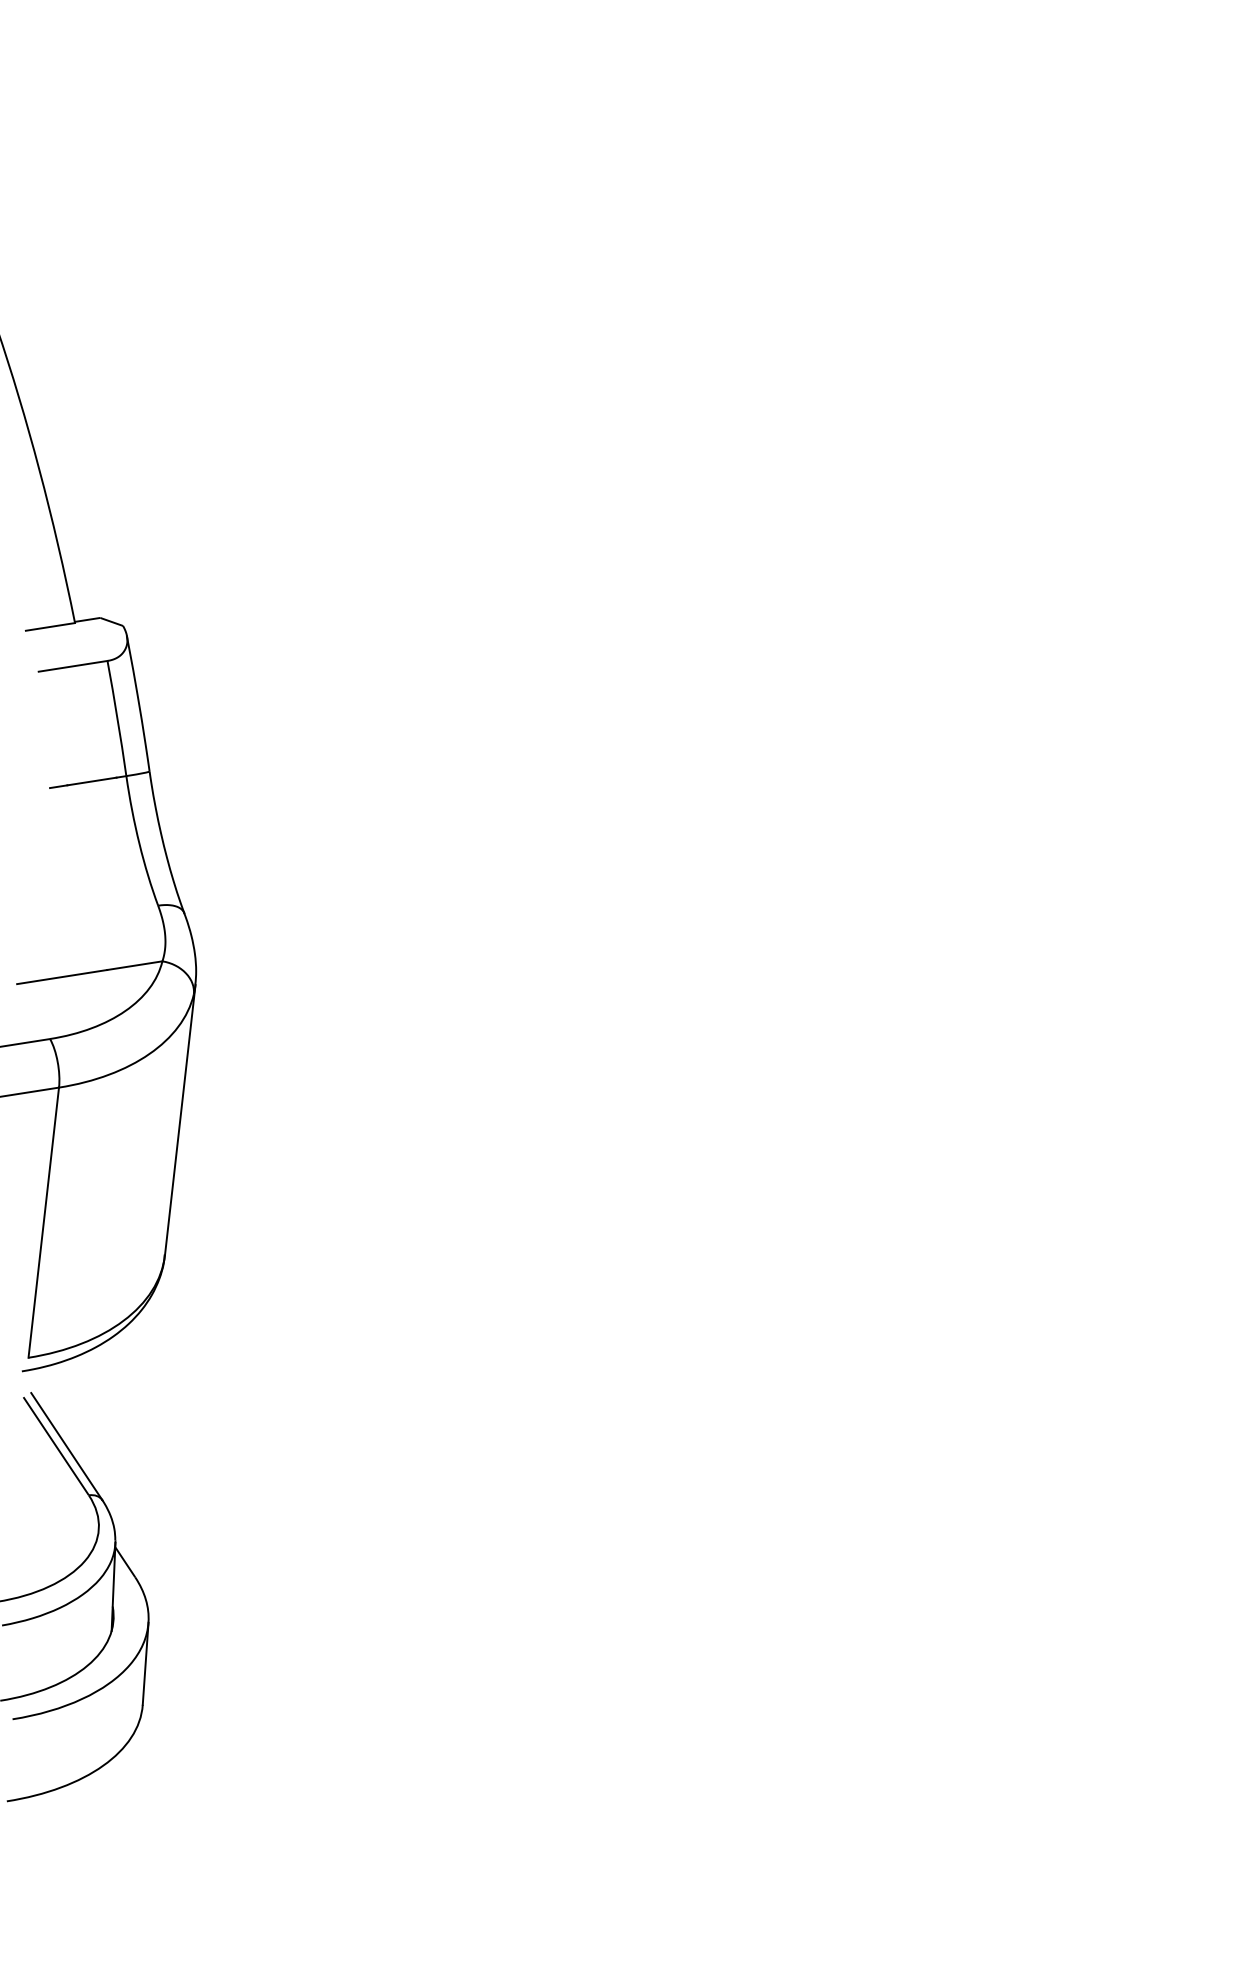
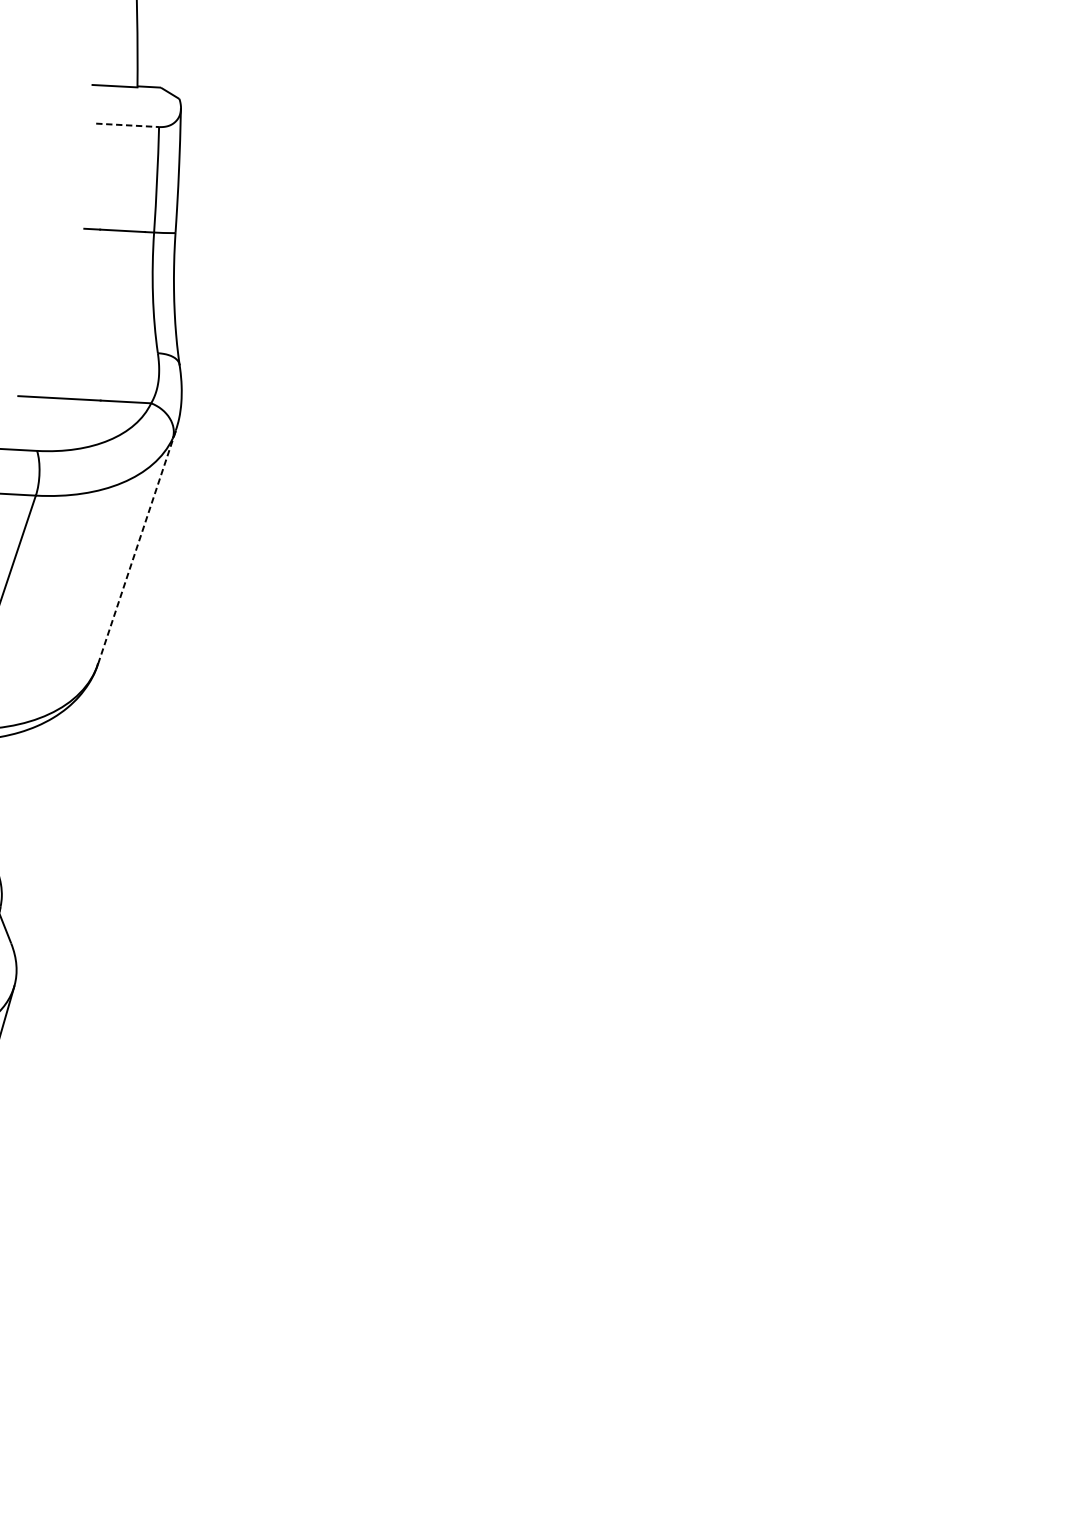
line: (73, 666) -> (127, 125), solid -> dashed
line: (180, 1119) -> (137, 546), solid -> dashed

